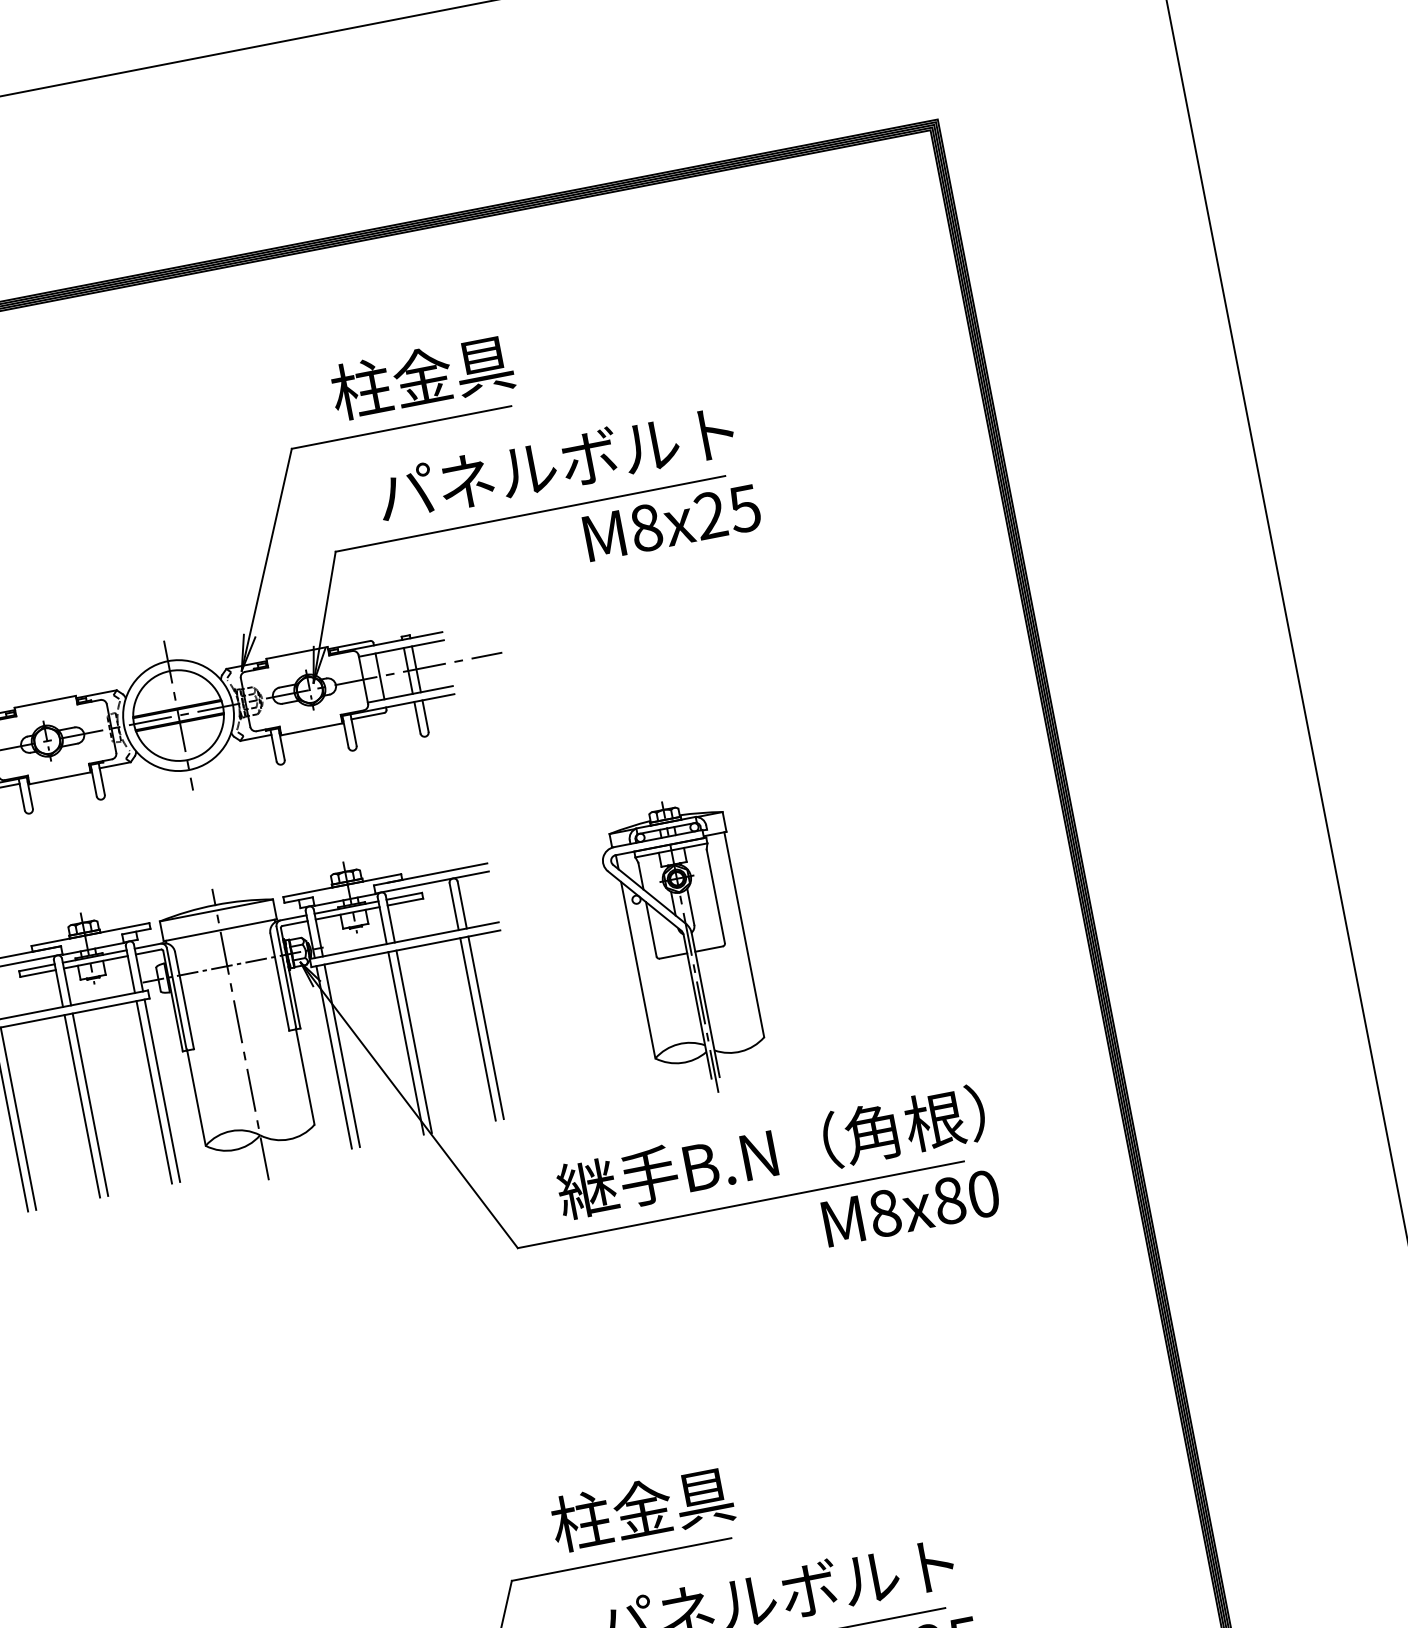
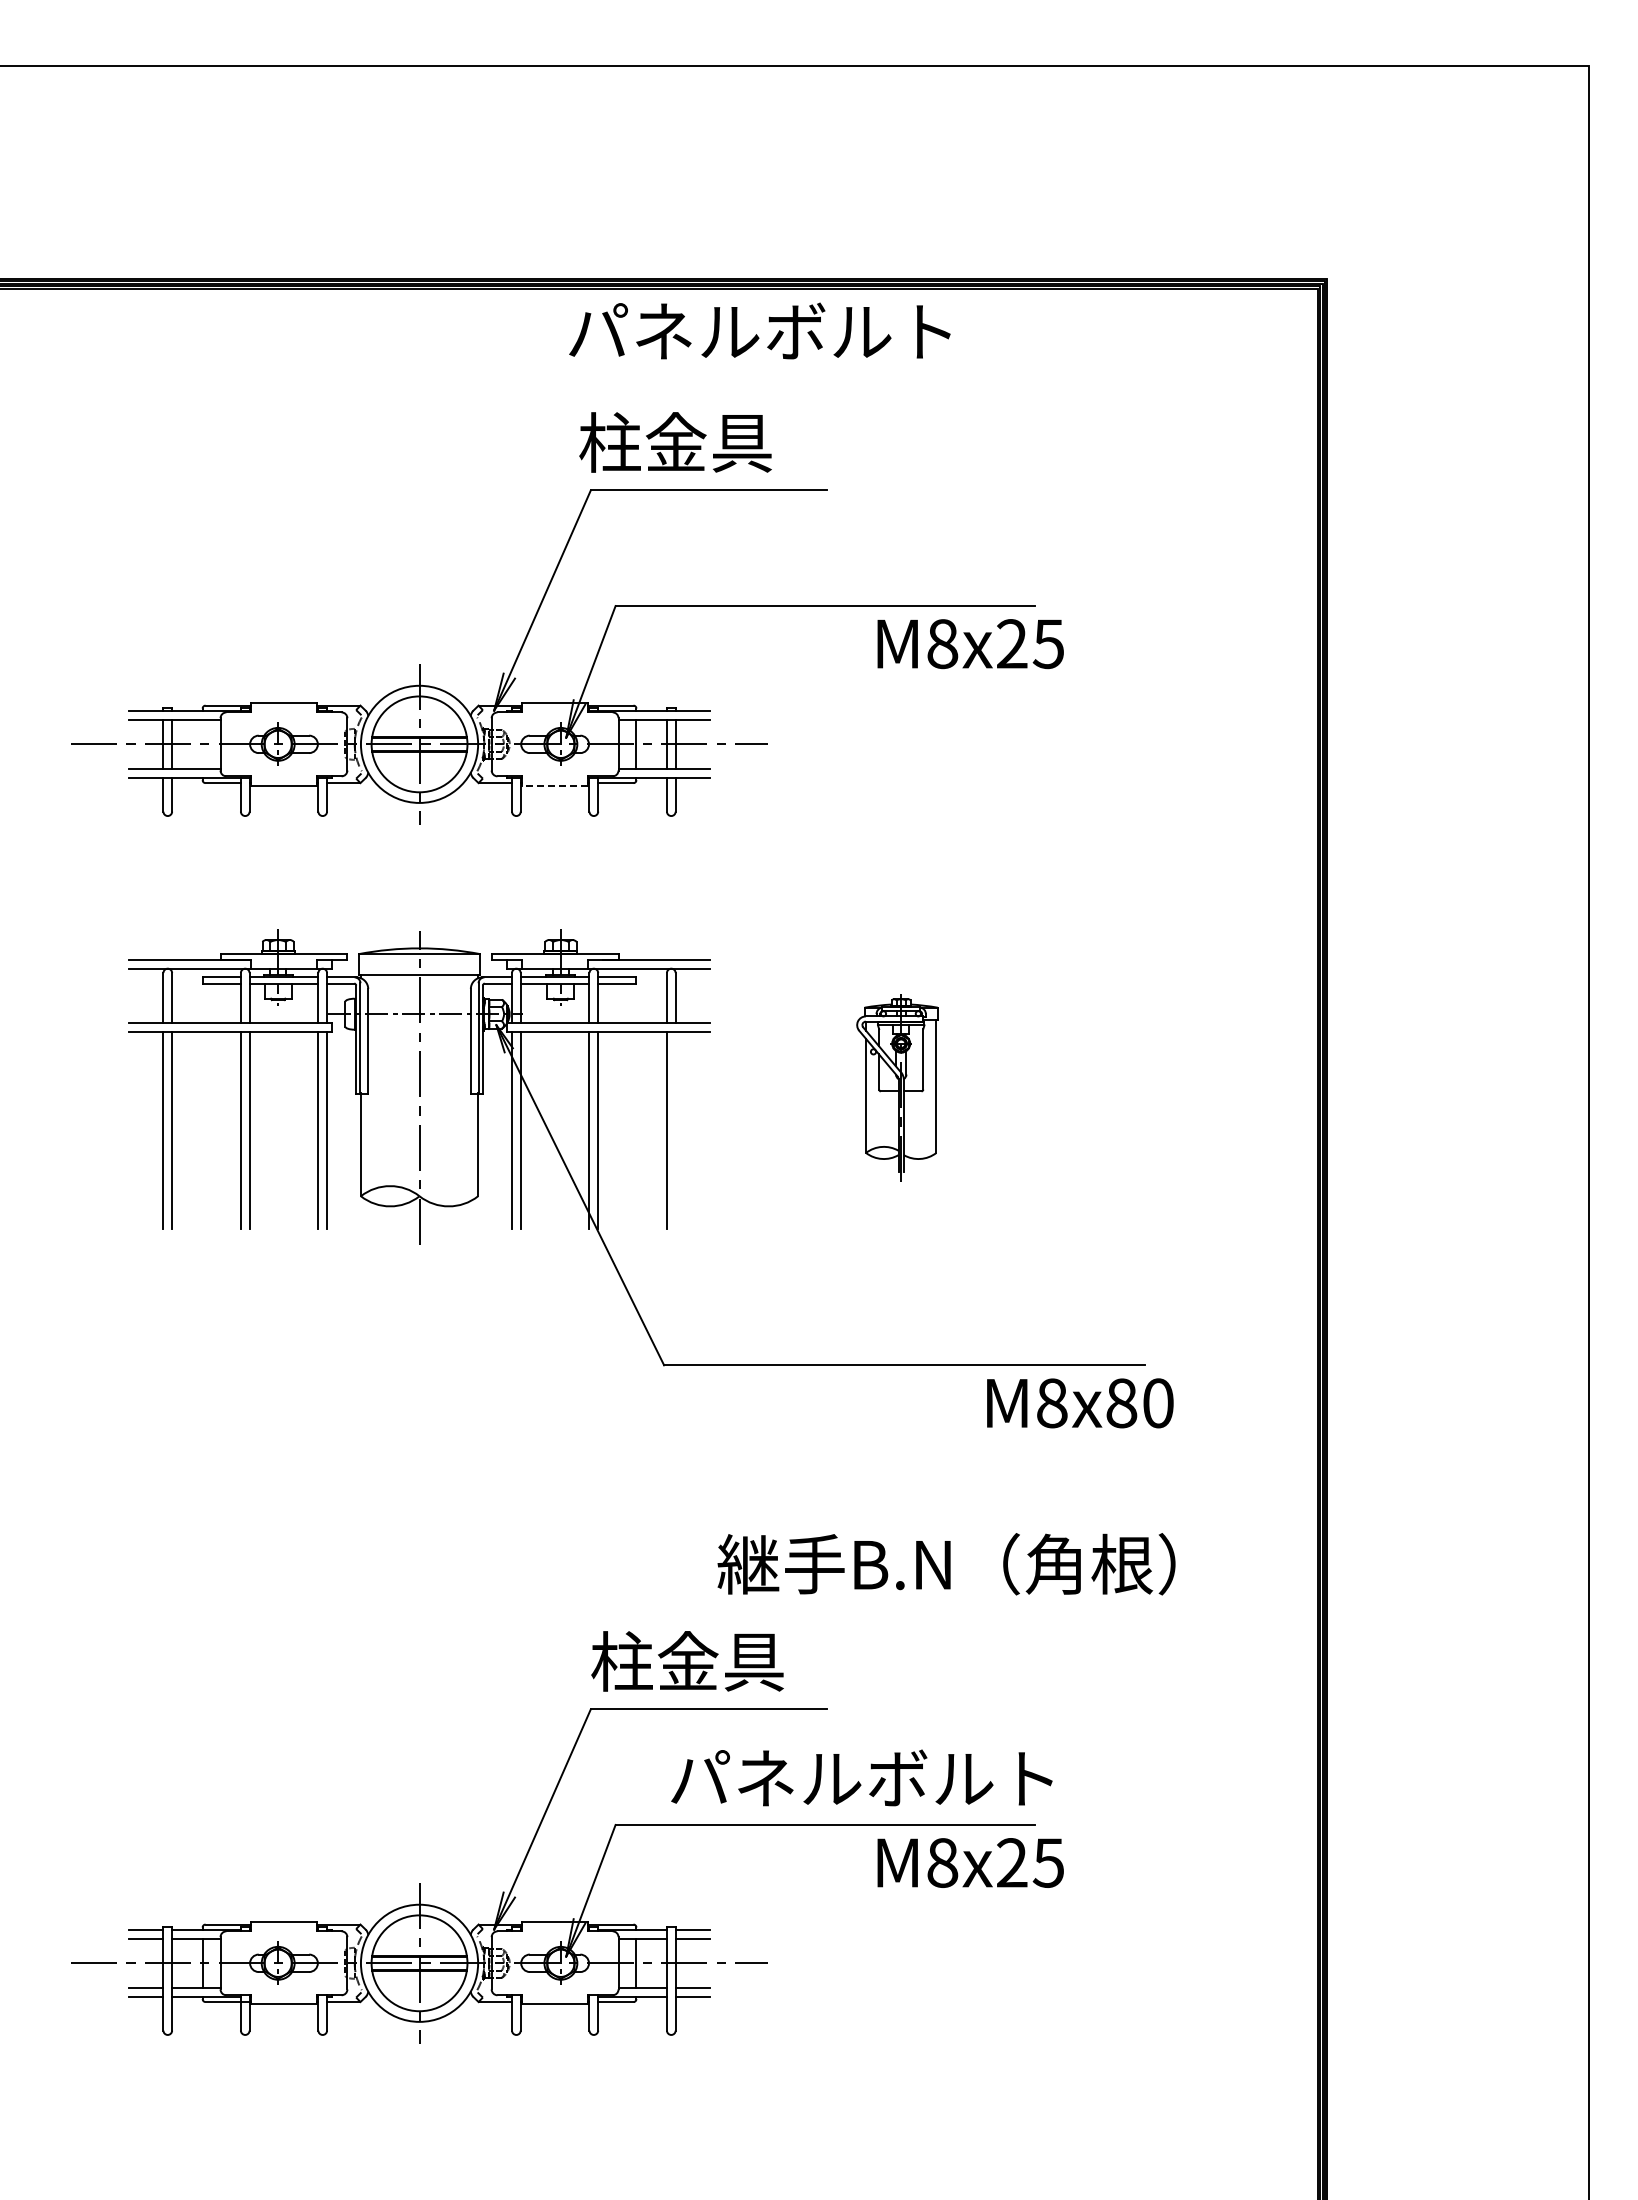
text: (422, 377) -> (675, 442), moved
text: (555, 463) -> (759, 330), moved
line: (312, 729) -> (555, 785), solid -> dashed
part: (684, 947) -> (897, 1087), size x0.6
line: (485, 1028) -> (675, 1130), removed
text: (771, 1152) -> (946, 1564), moved
text: (642, 1509) -> (687, 1661), moved

